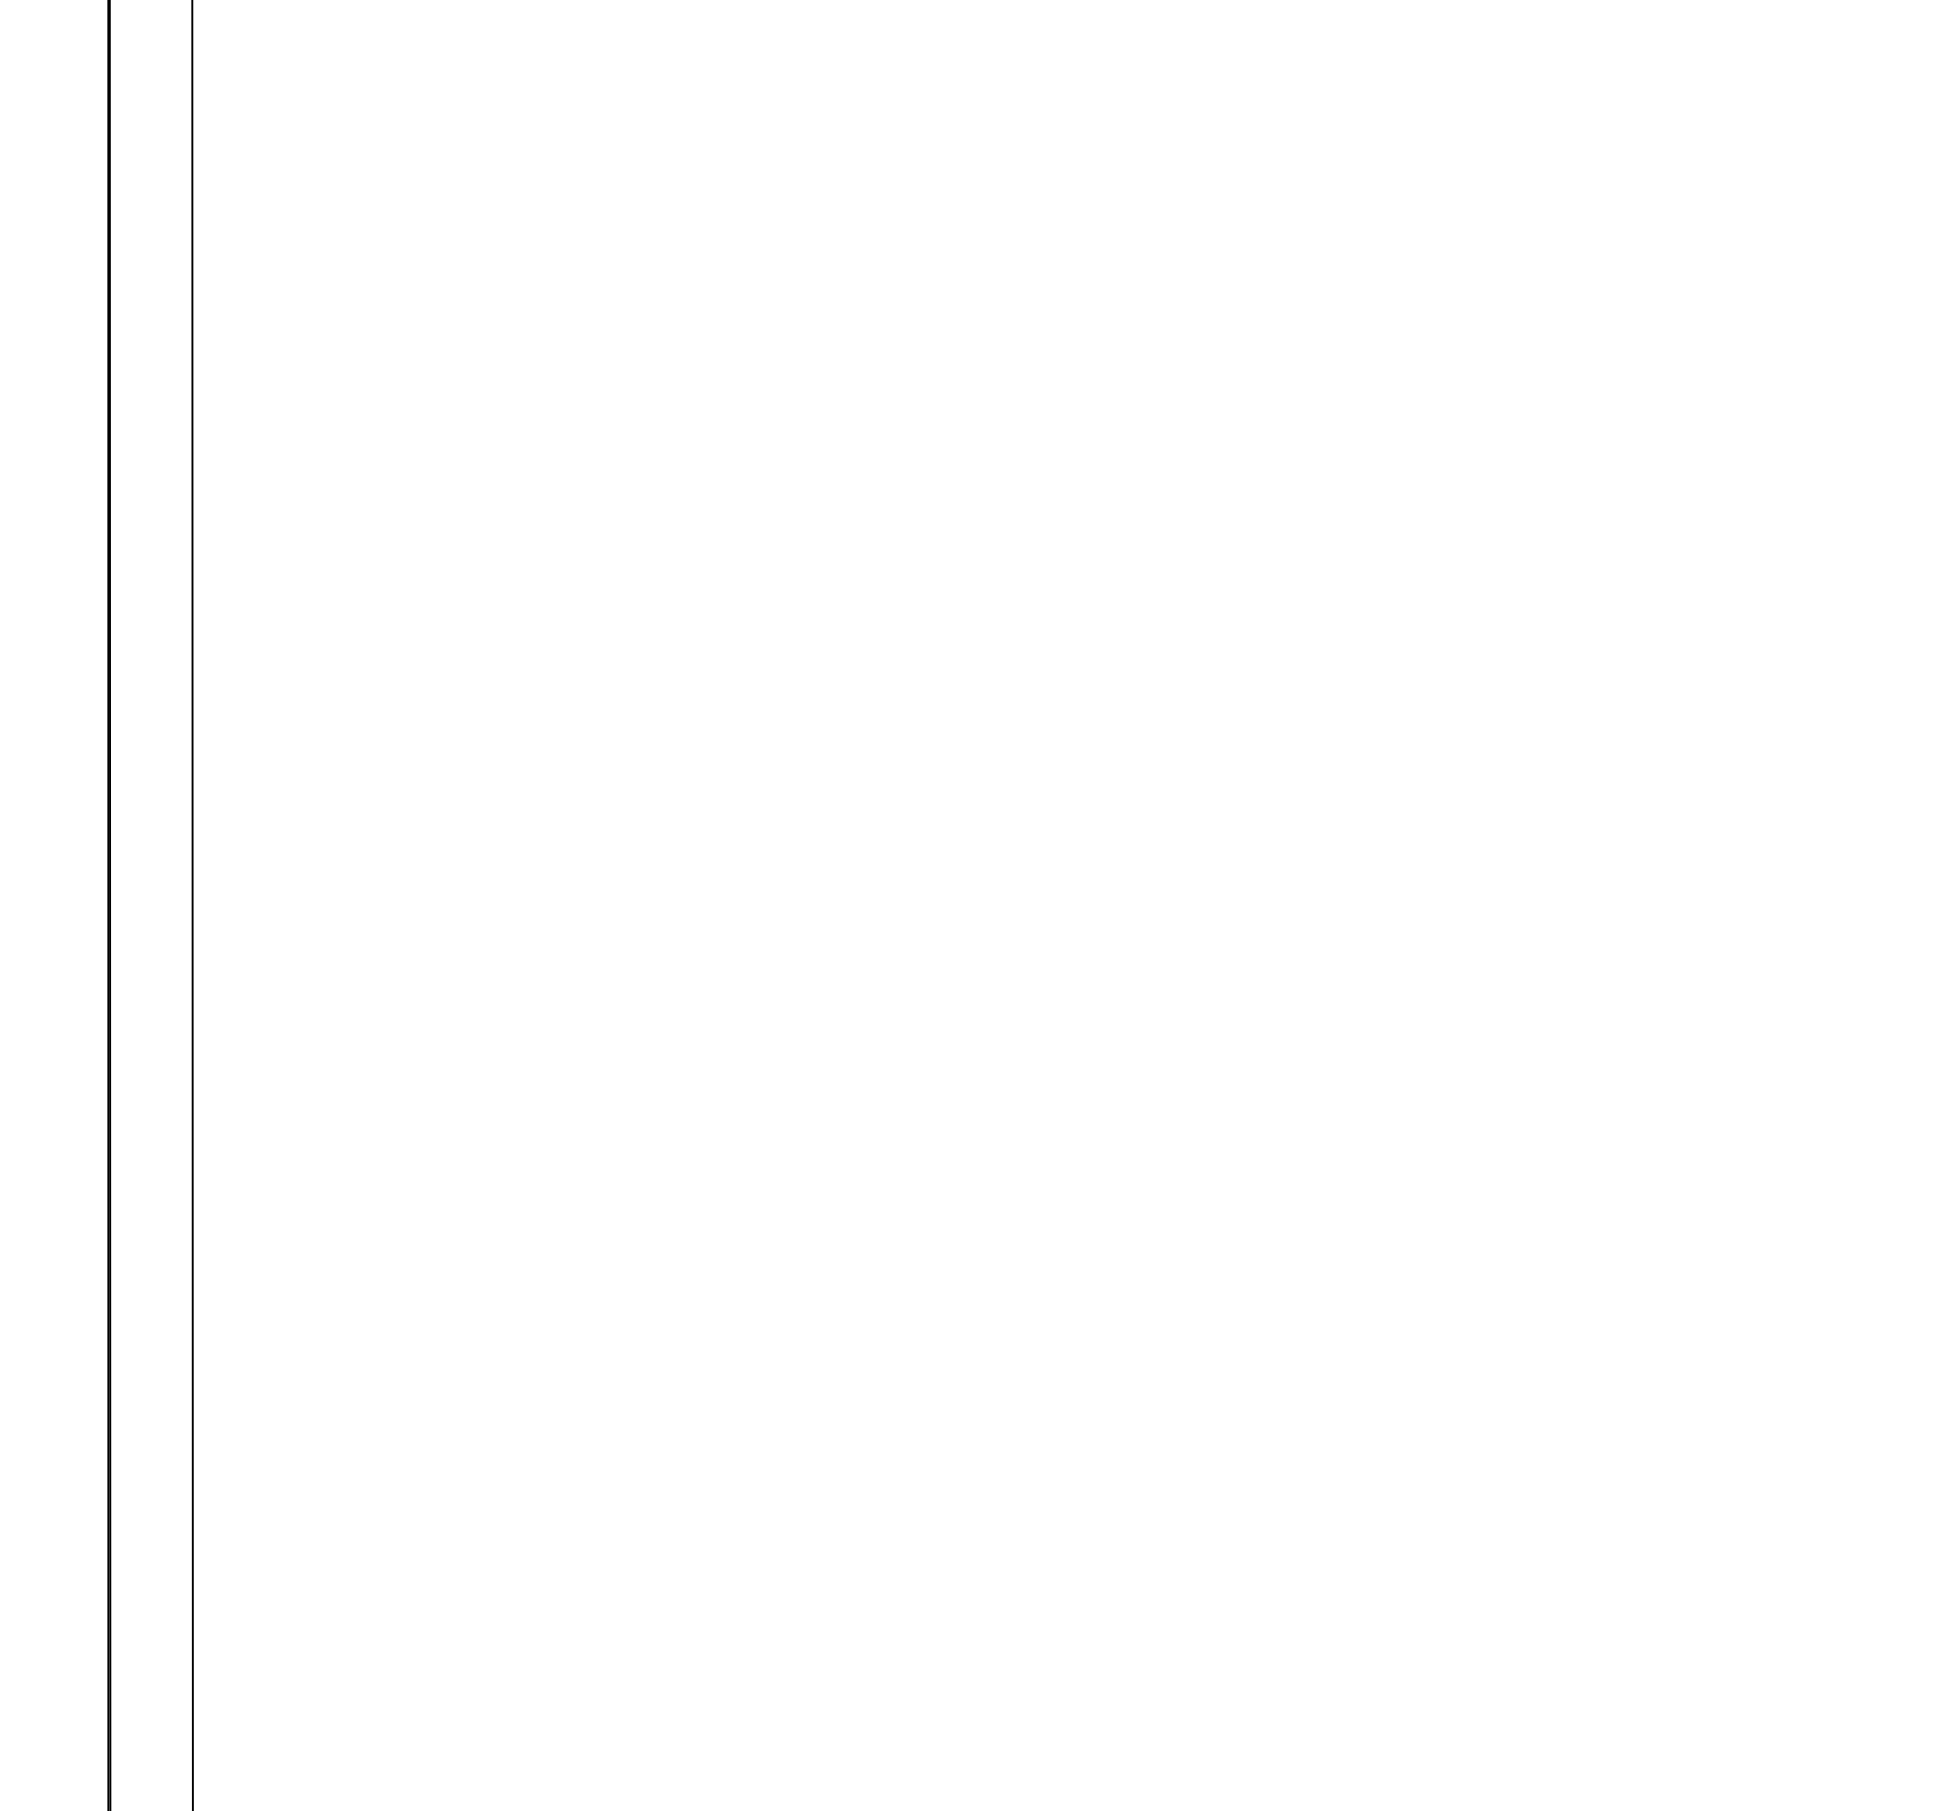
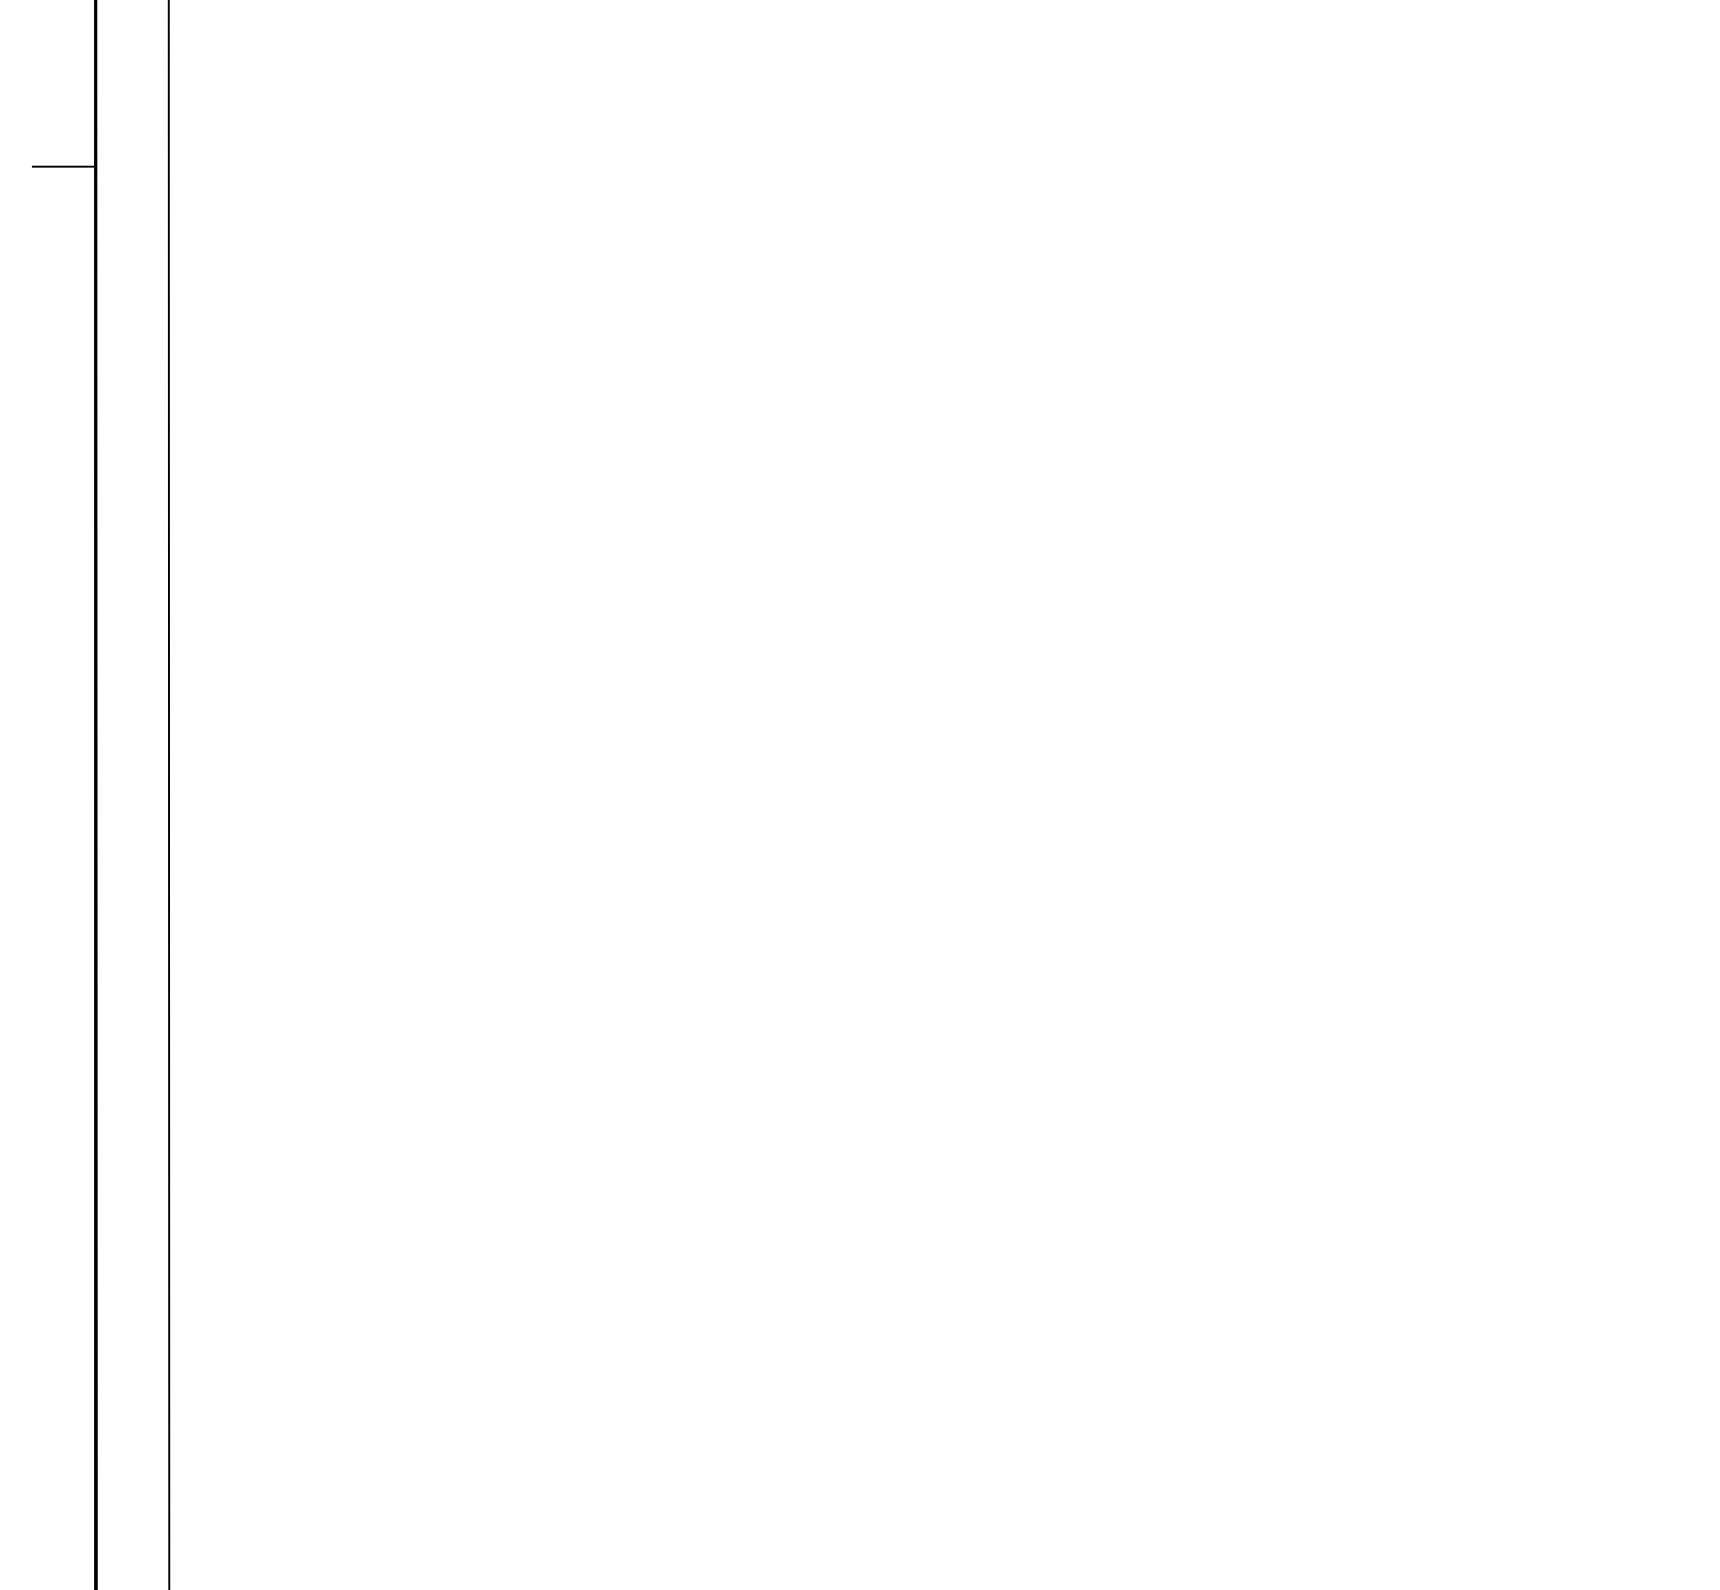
line: (72, 189) -> (63, 166), added

